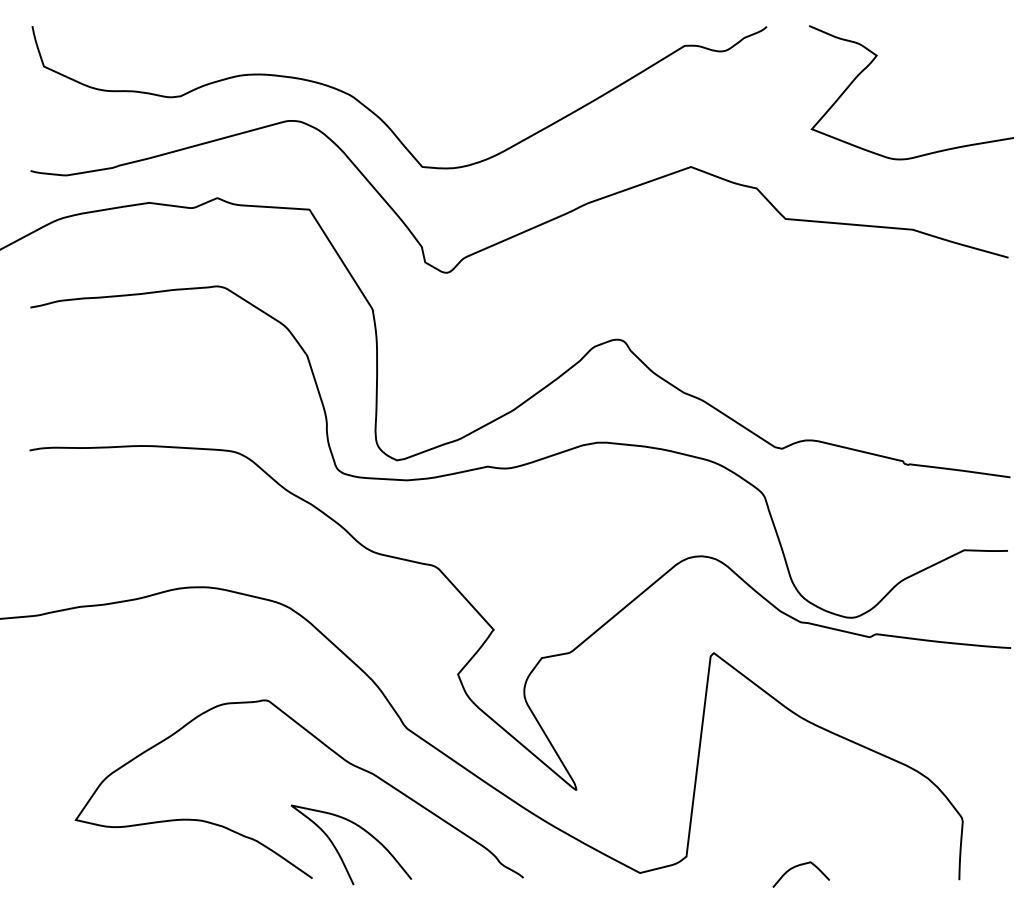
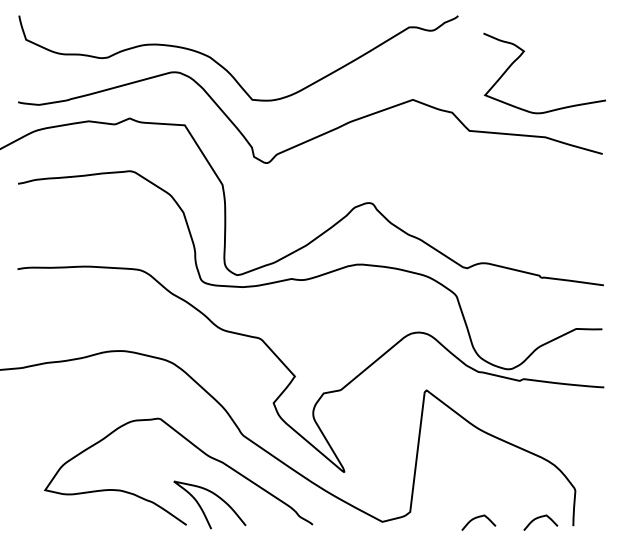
curve: (877, 57) -> (524, 52), moved
curve: (902, 867) -> (539, 518), added

